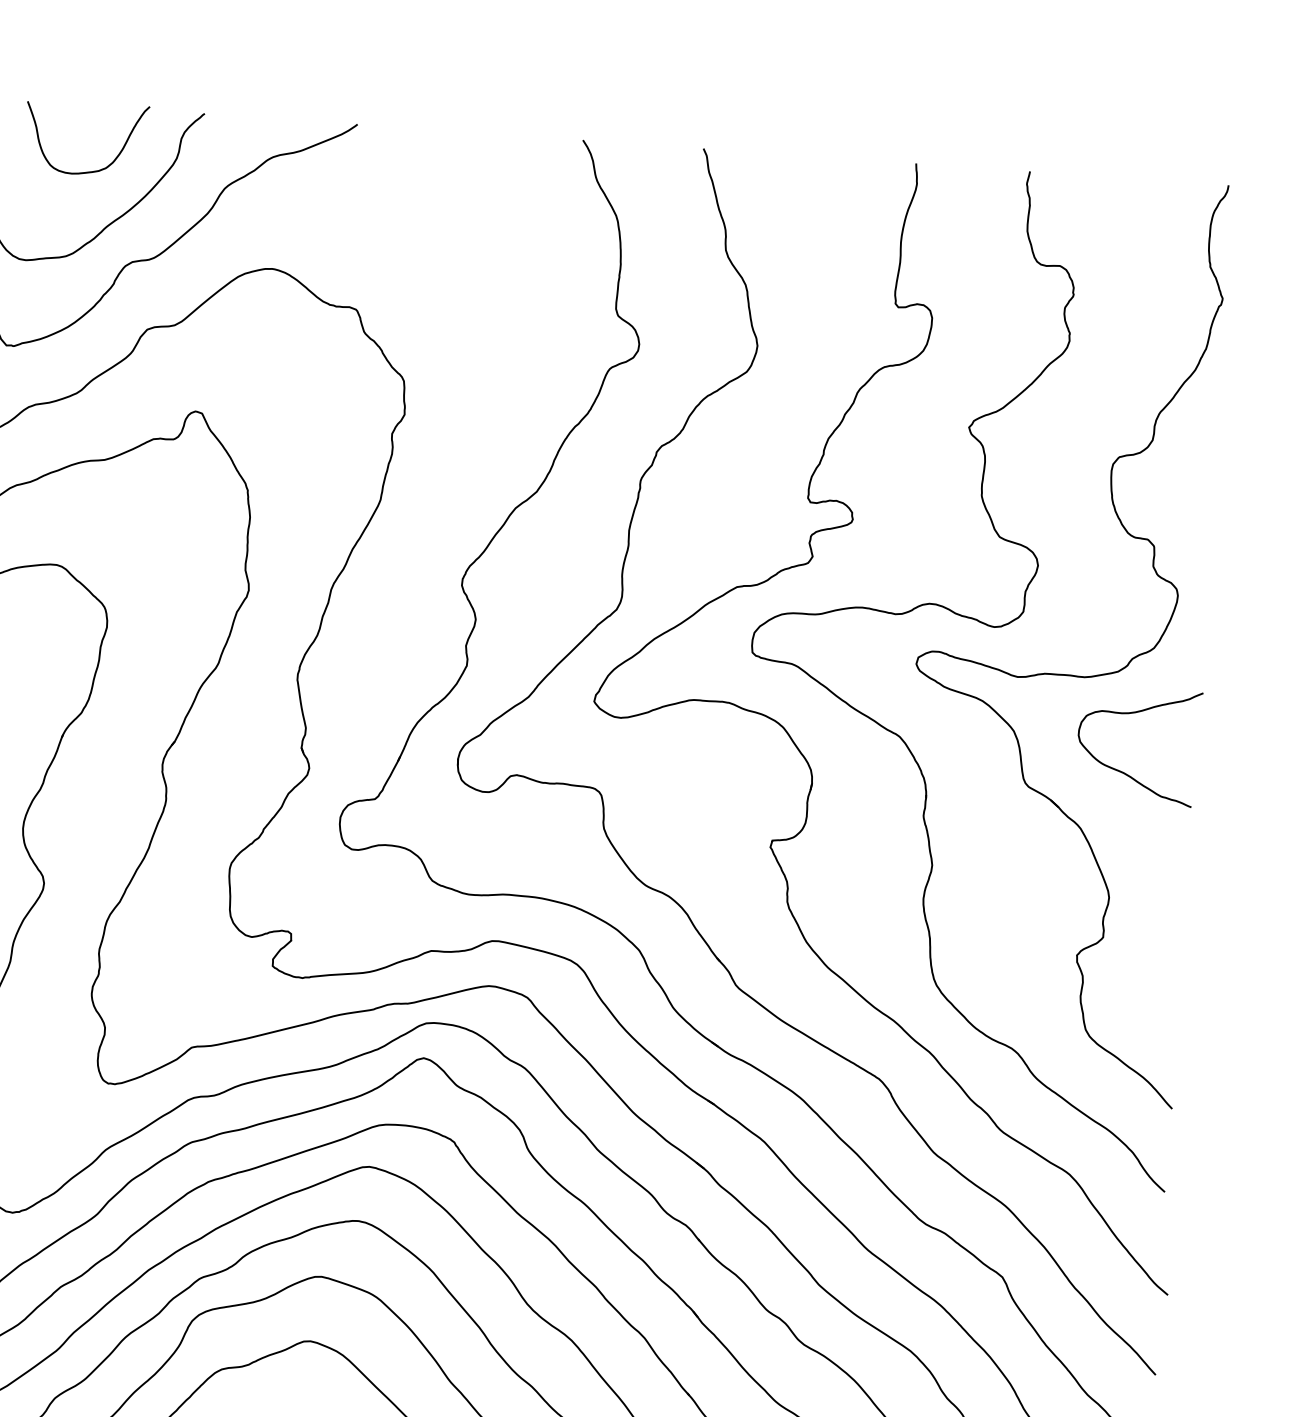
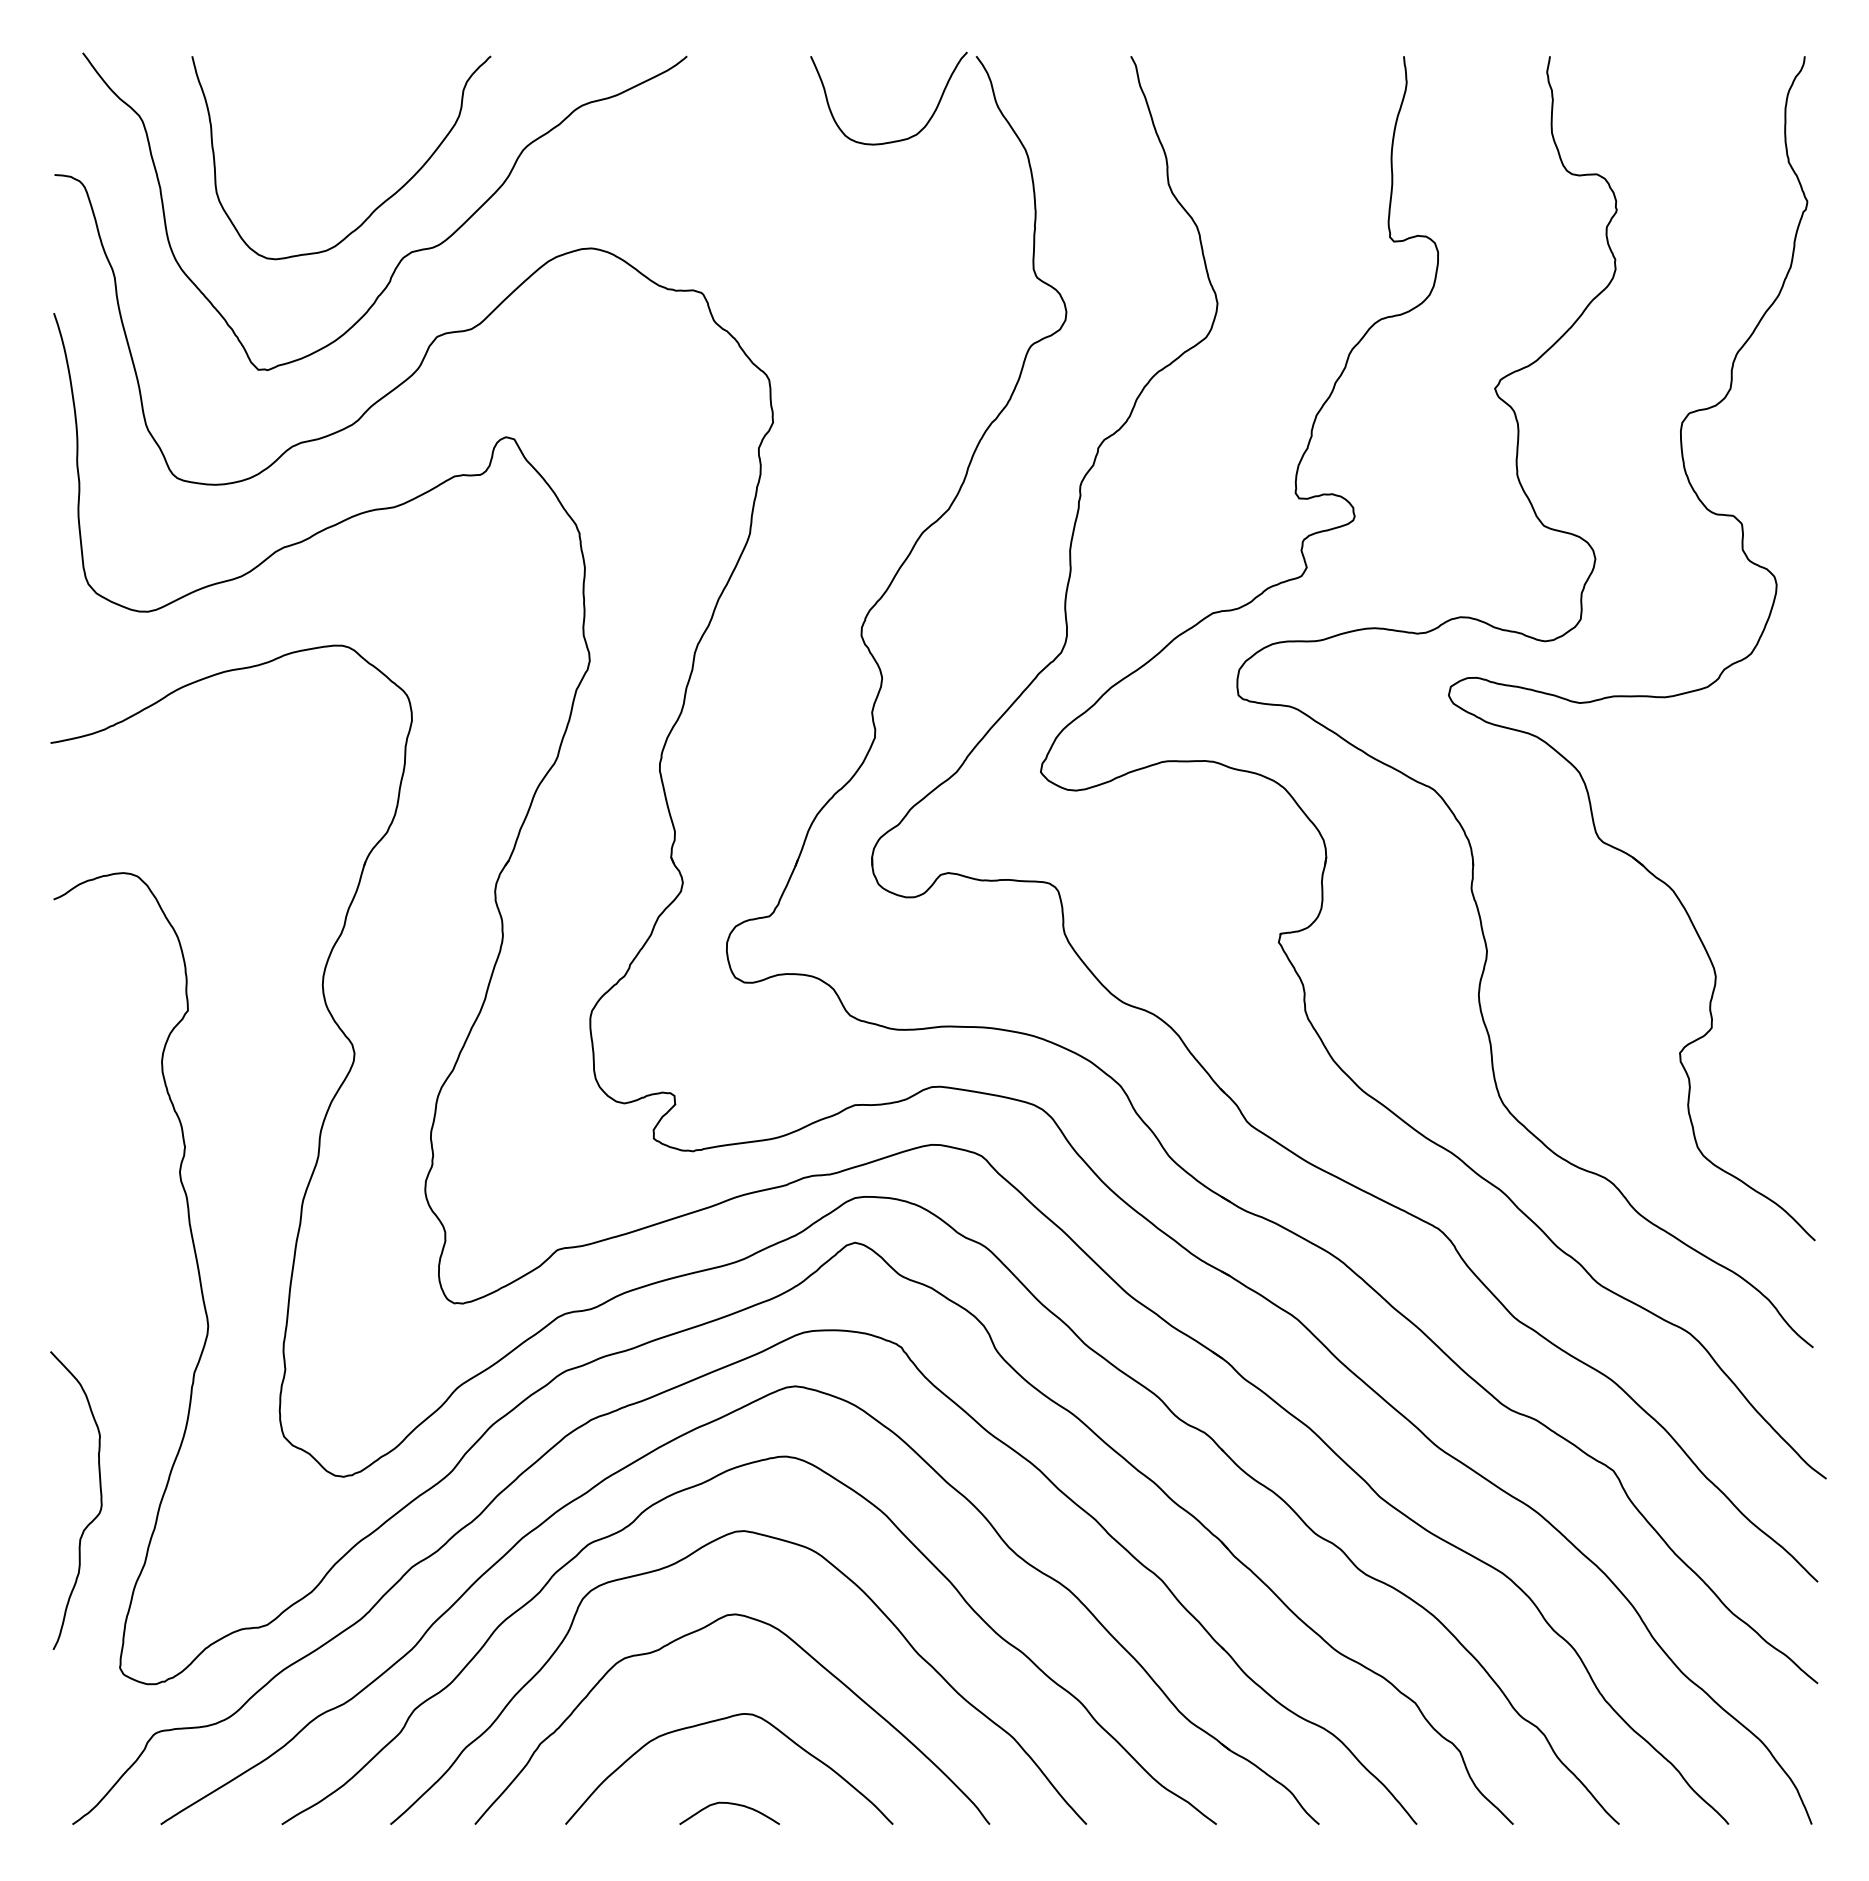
curve: (88, 171) -> (894, 140), moved
curve: (1123, 771) -> (1722, 814), removed

